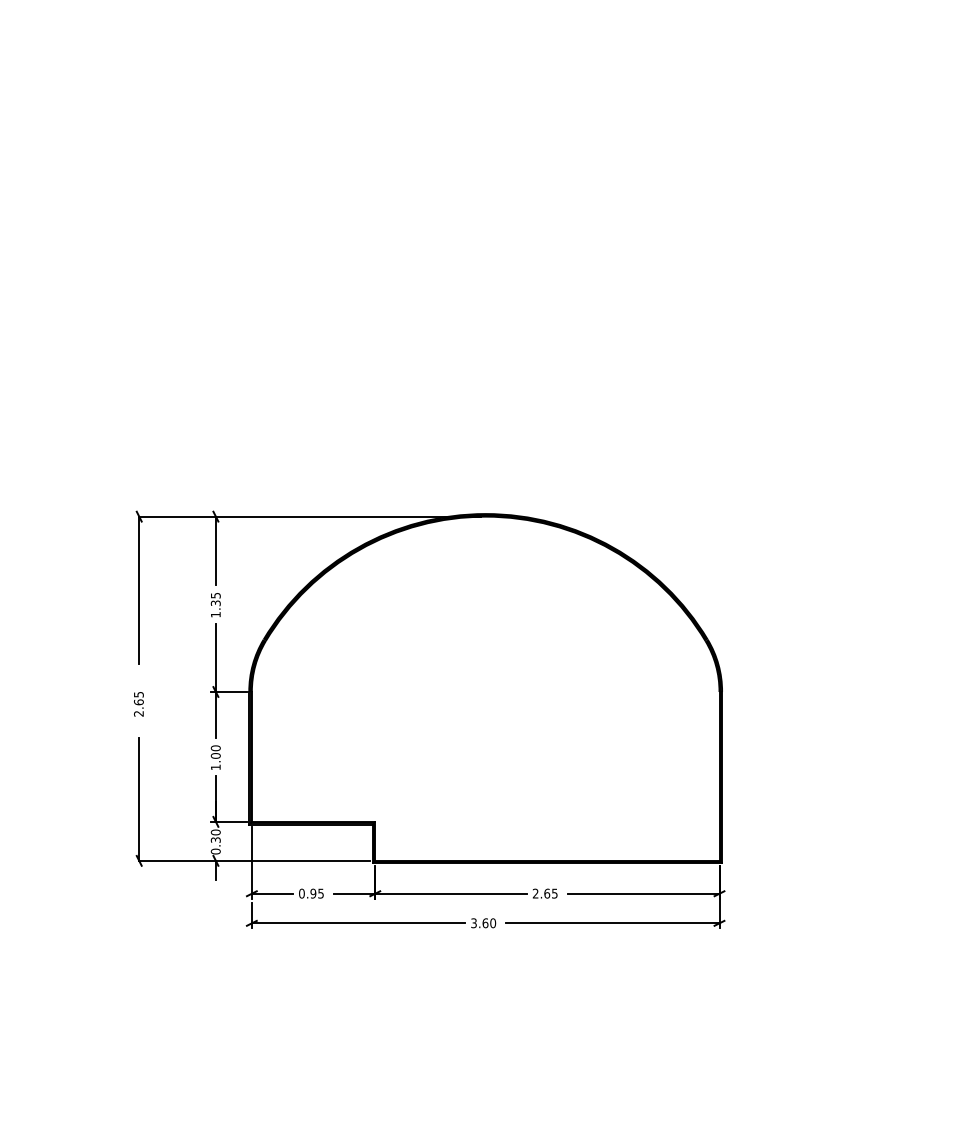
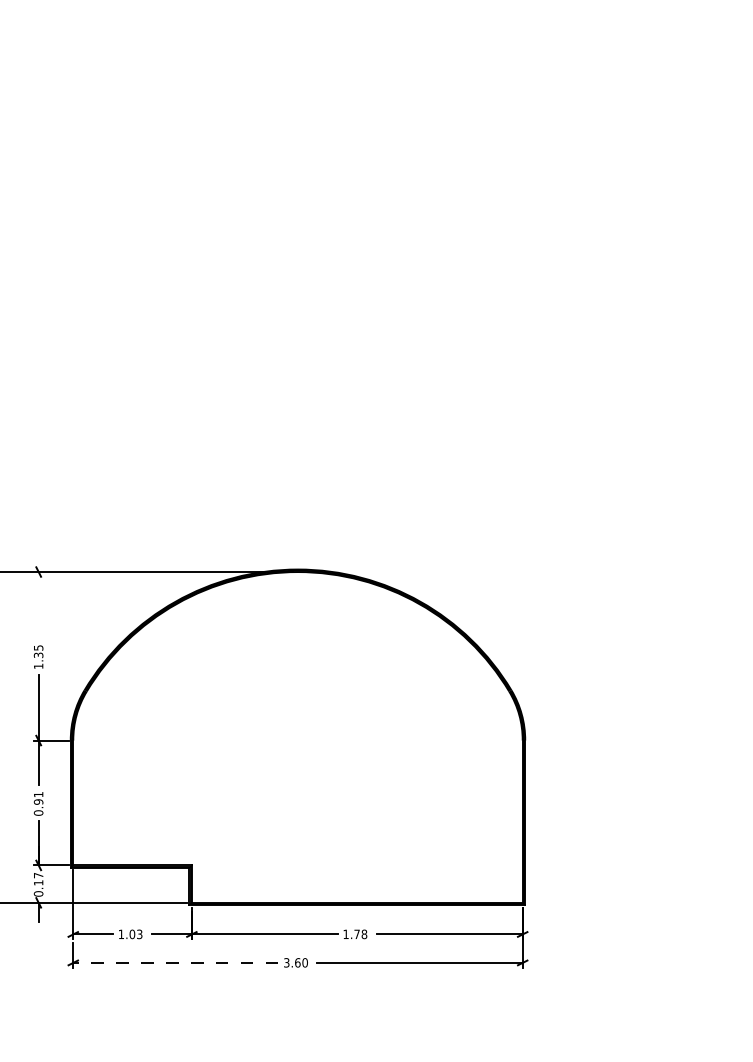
line: (215, 550) -> (38, 604), removed
text: (215, 757) -> (38, 803), 1.00 -> 0.91
text: (215, 835) -> (38, 878), 0.30 -> 0.17
text: (311, 893) -> (130, 934), 0.95 -> 1.03
text: (544, 893) -> (354, 934), 2.65 -> 1.78
line: (358, 923) -> (175, 963), solid -> dashed

